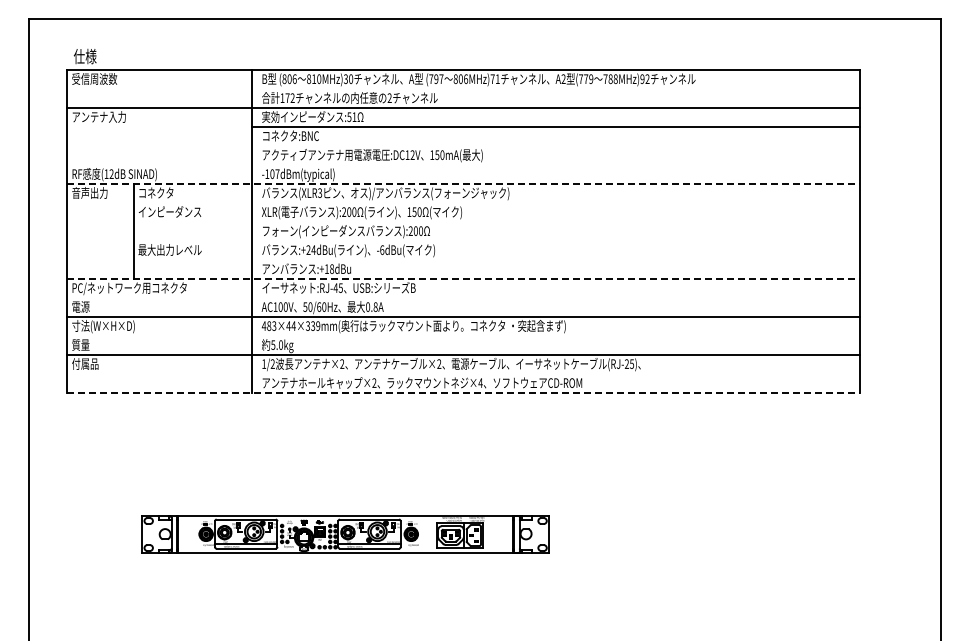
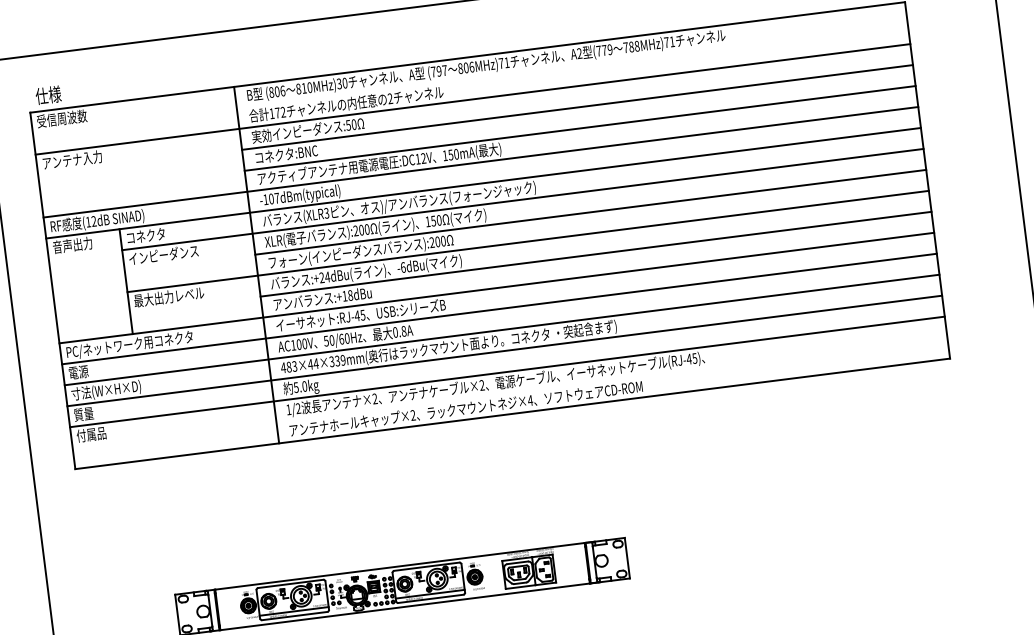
text: (644, 79) -> (668, 42), 788MHz)92 -> 788MHz)71
text: (354, 117) -> (354, 125), :51 -> :50
line: (555, 145) -> (579, 127), added
line: (463, 164) -> (481, 161), added
line: (463, 183) -> (483, 182), dashed -> solid
line: (496, 202) -> (522, 199), added
line: (555, 221) -> (590, 211), added
line: (496, 240) -> (528, 241), added
line: (555, 259) -> (595, 253), added
line: (463, 278) -> (496, 287), dashed -> solid
line: (463, 297) -> (499, 308), added
line: (463, 335) -> (504, 350), added
text: (626, 363) -> (688, 358), (RJ-25) -> (RJ-45)
line: (463, 392) -> (512, 413), dashed -> solid

